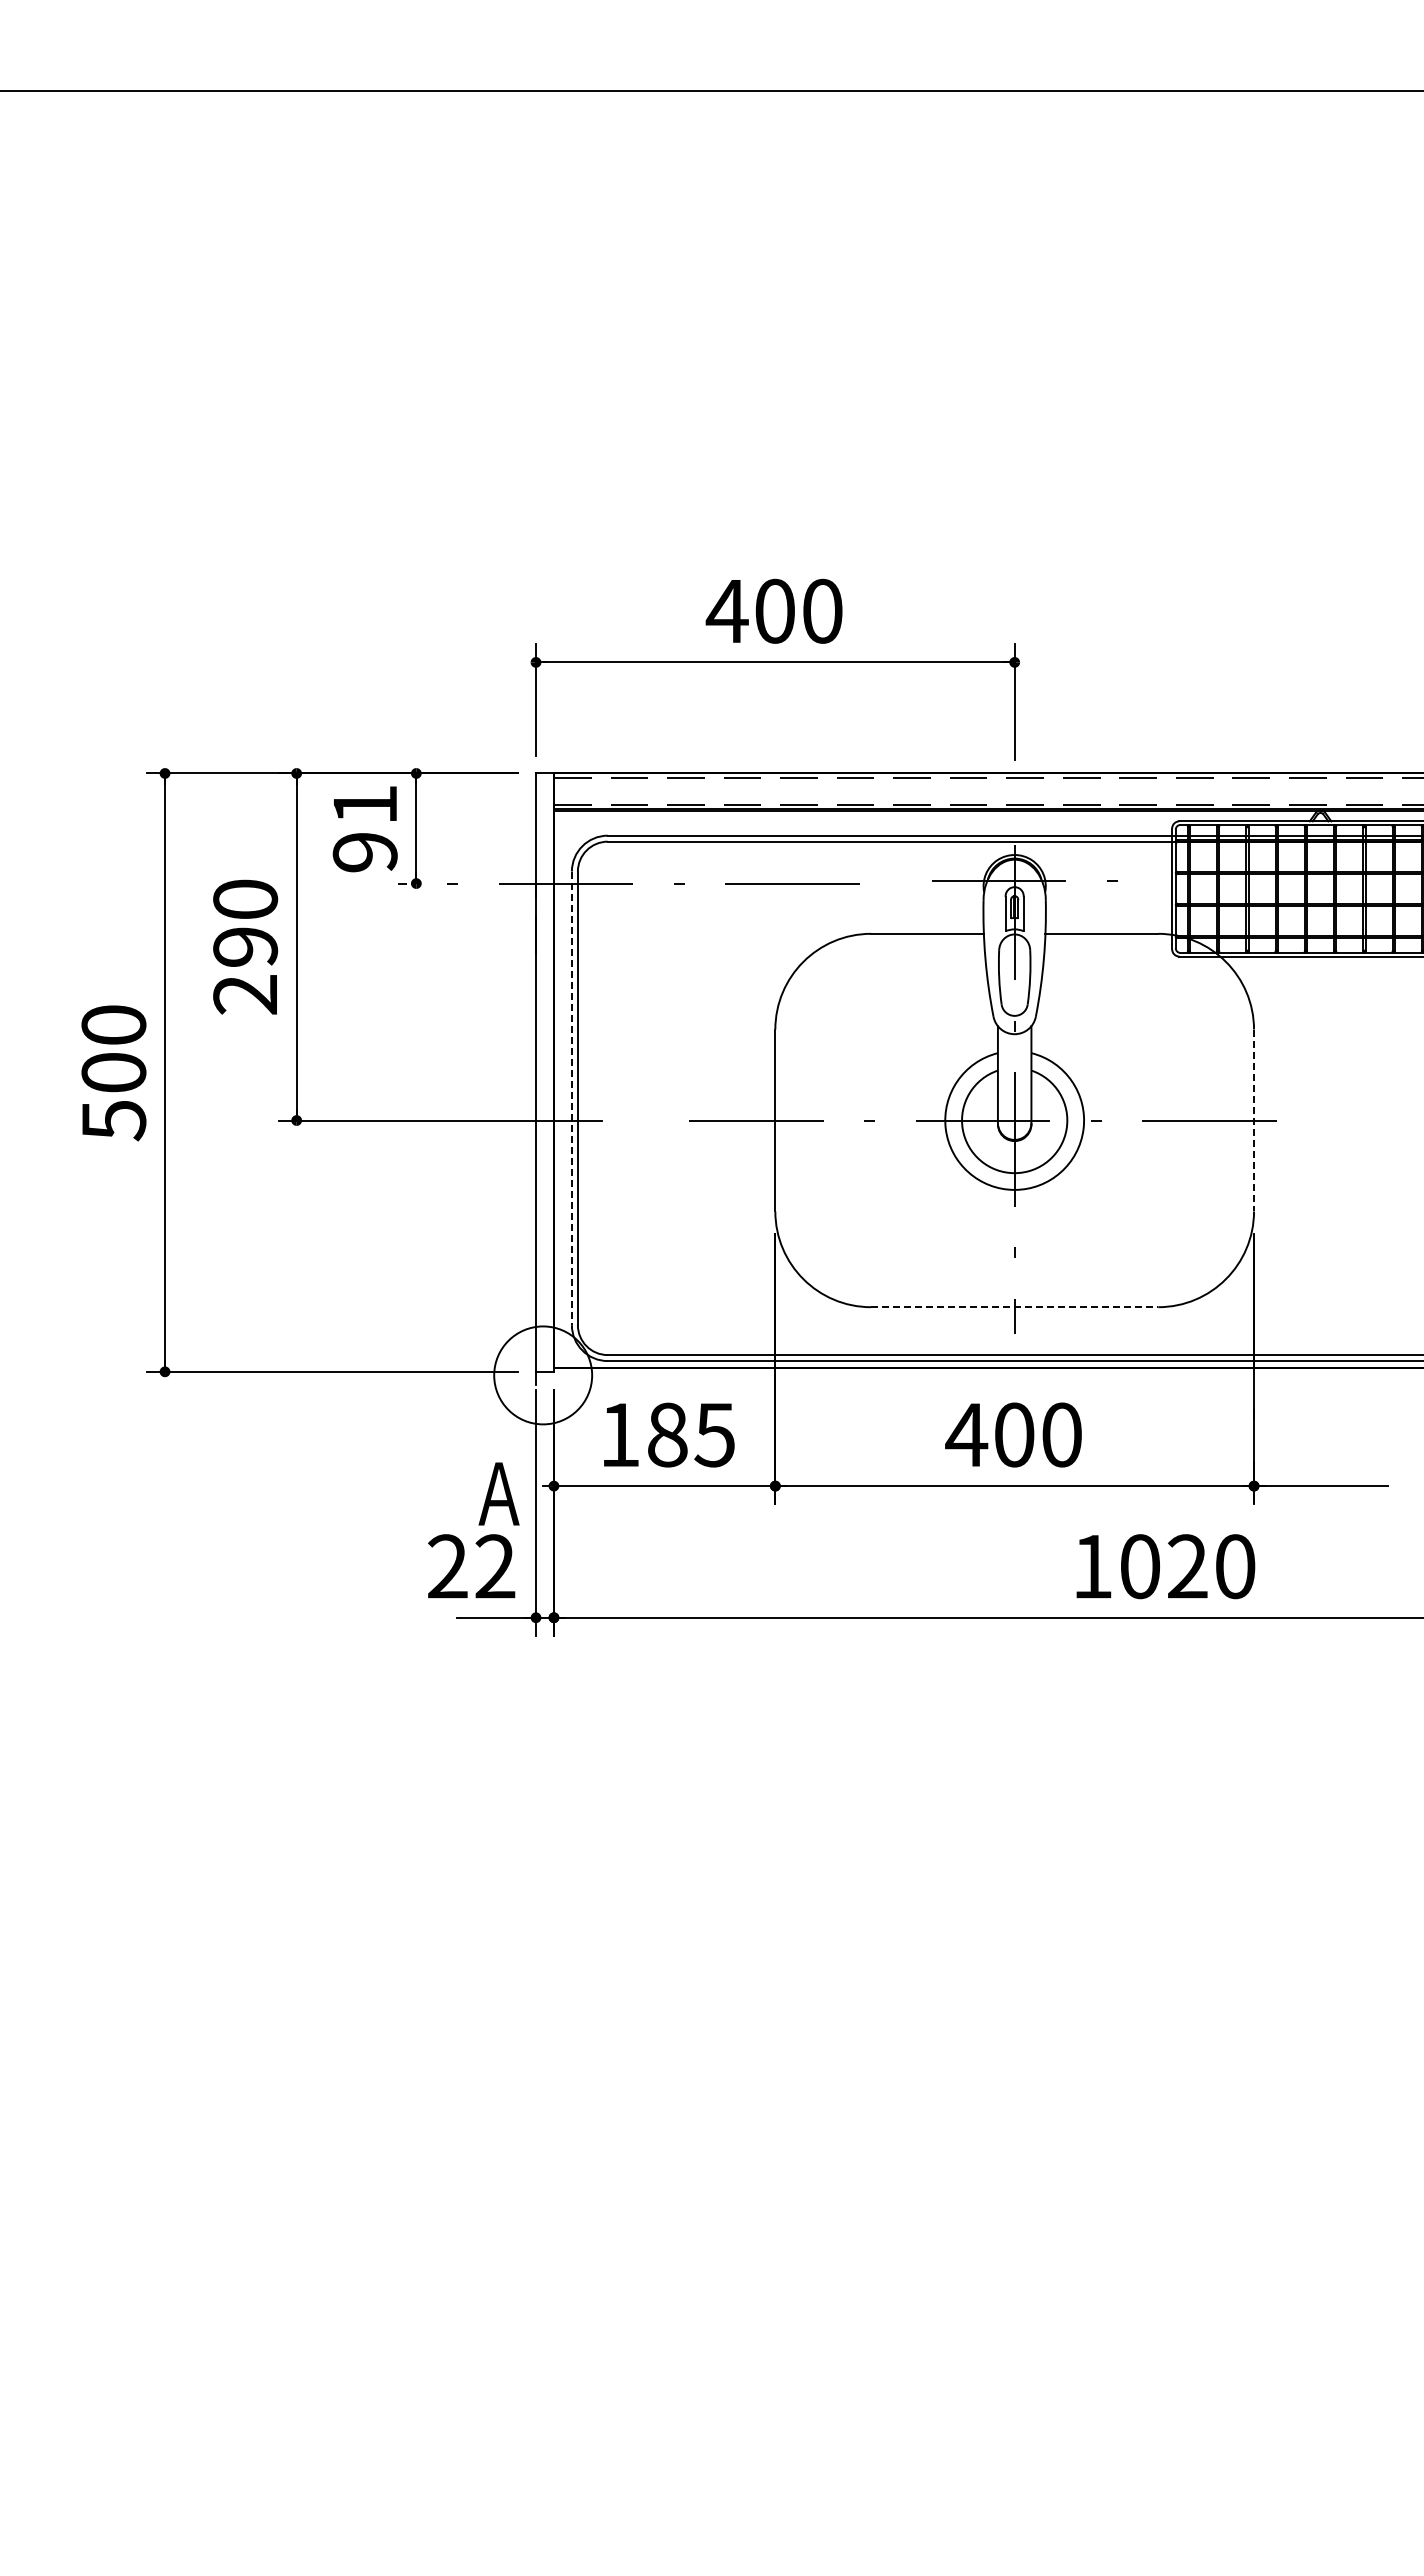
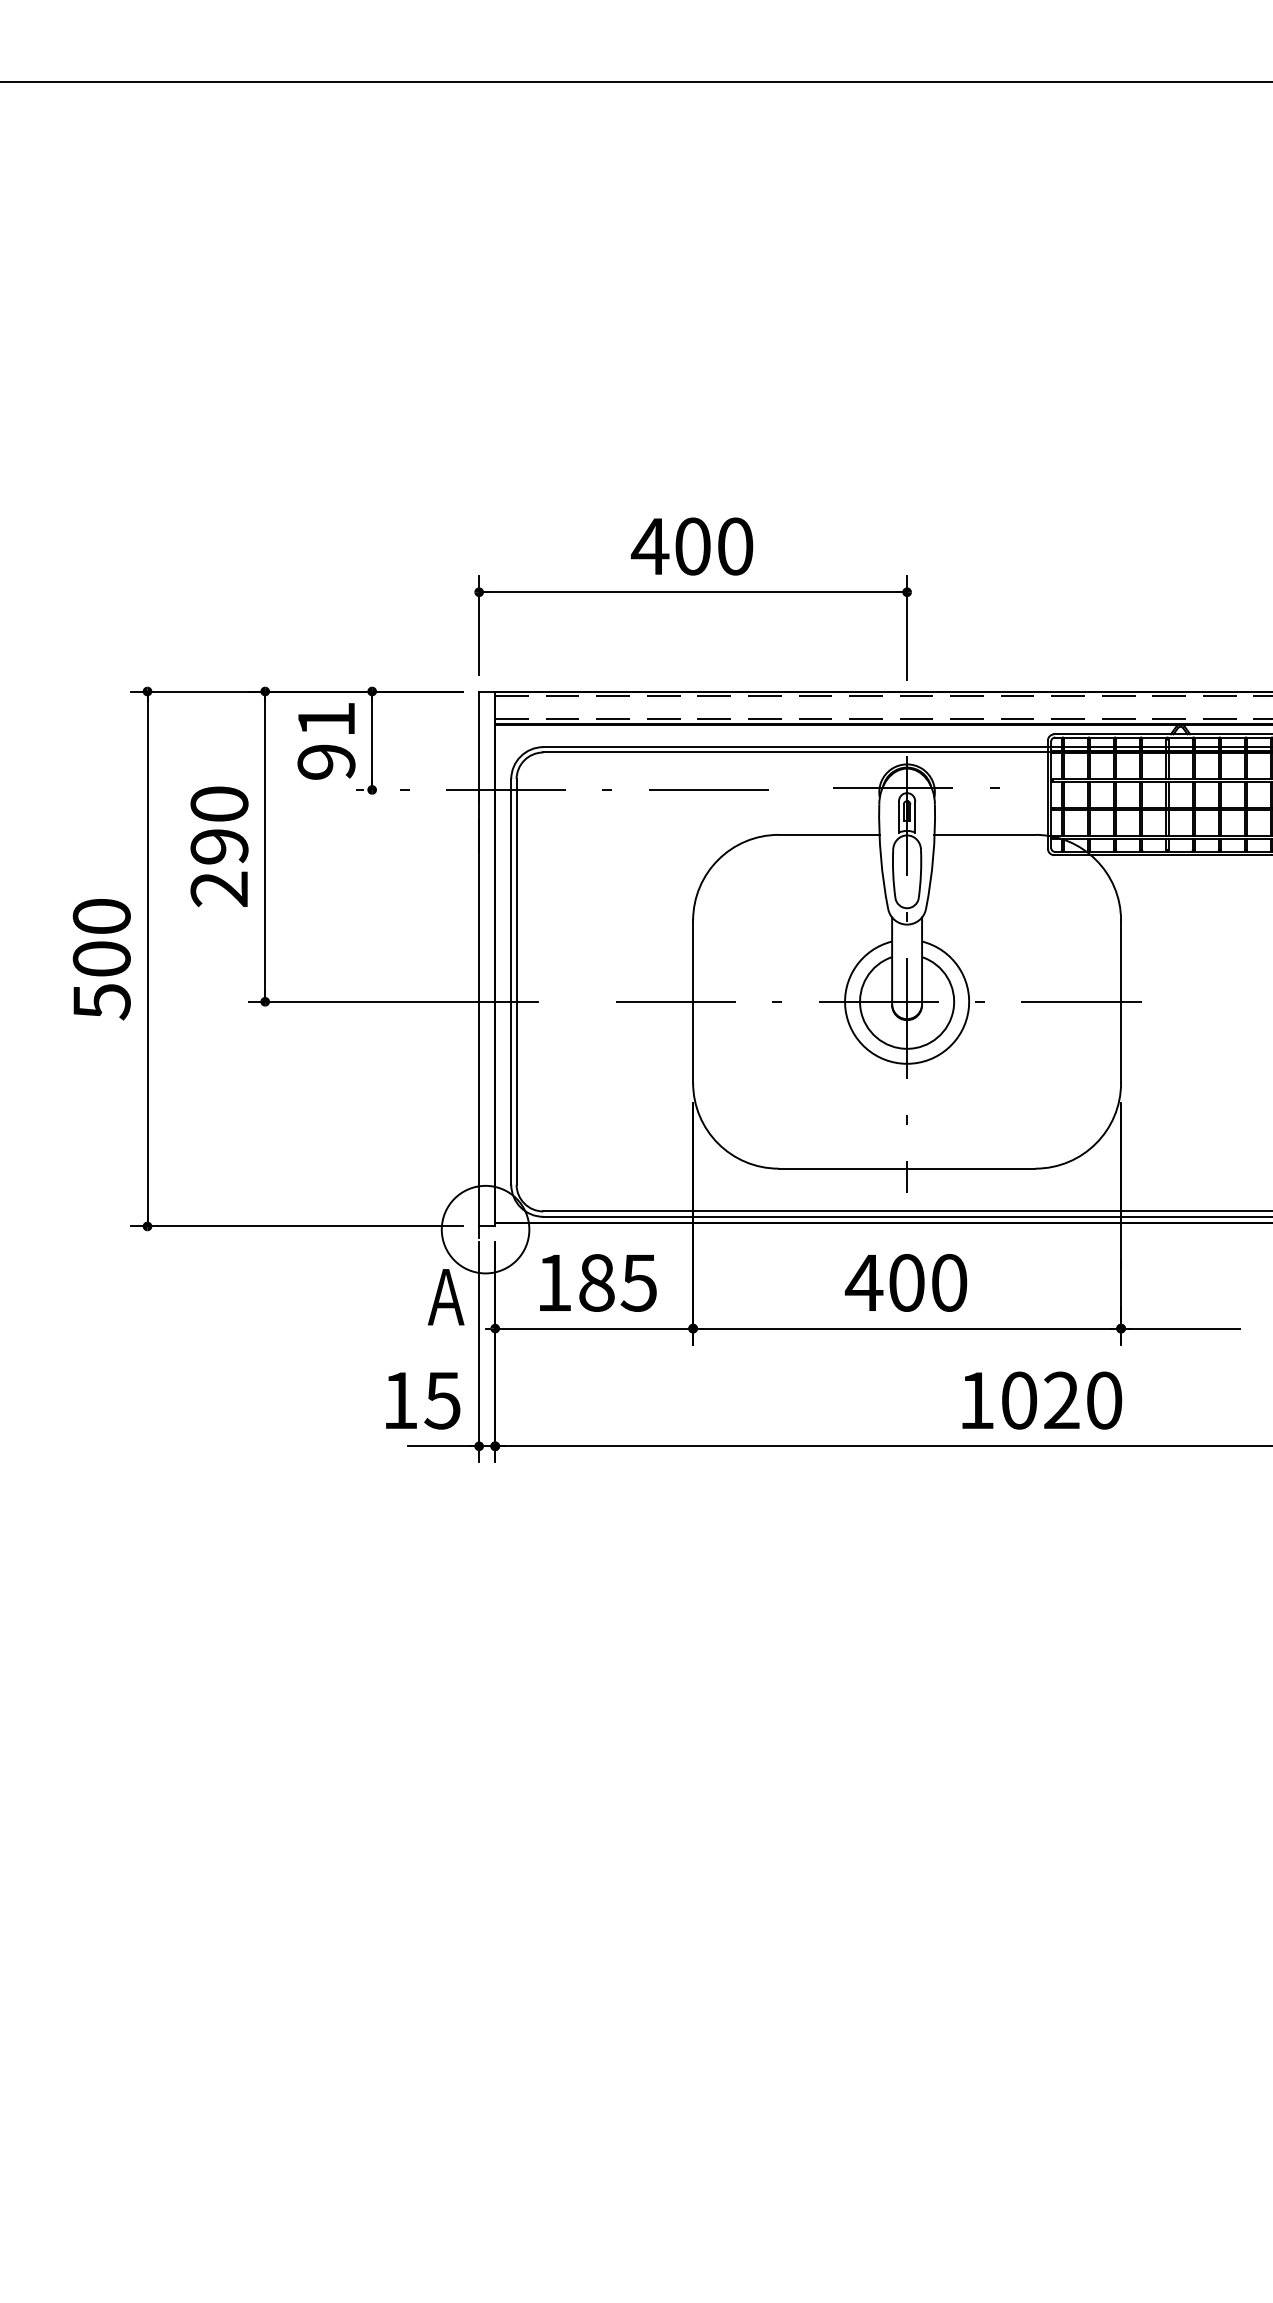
line: (571, 1098) -> (510, 982), dashed -> solid
line: (1254, 1120) -> (1121, 1001), dashed -> solid
line: (1014, 1307) -> (906, 1168), dashed -> solid
text: (498, 1493) -> (445, 1296), moved
text: (471, 1566) -> (421, 1400), 22 -> 15

